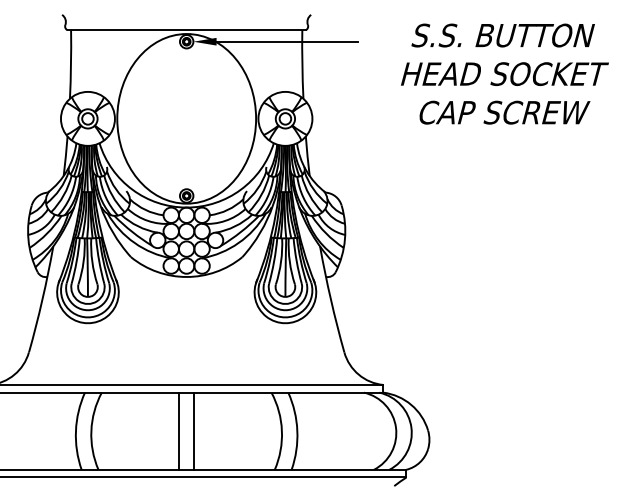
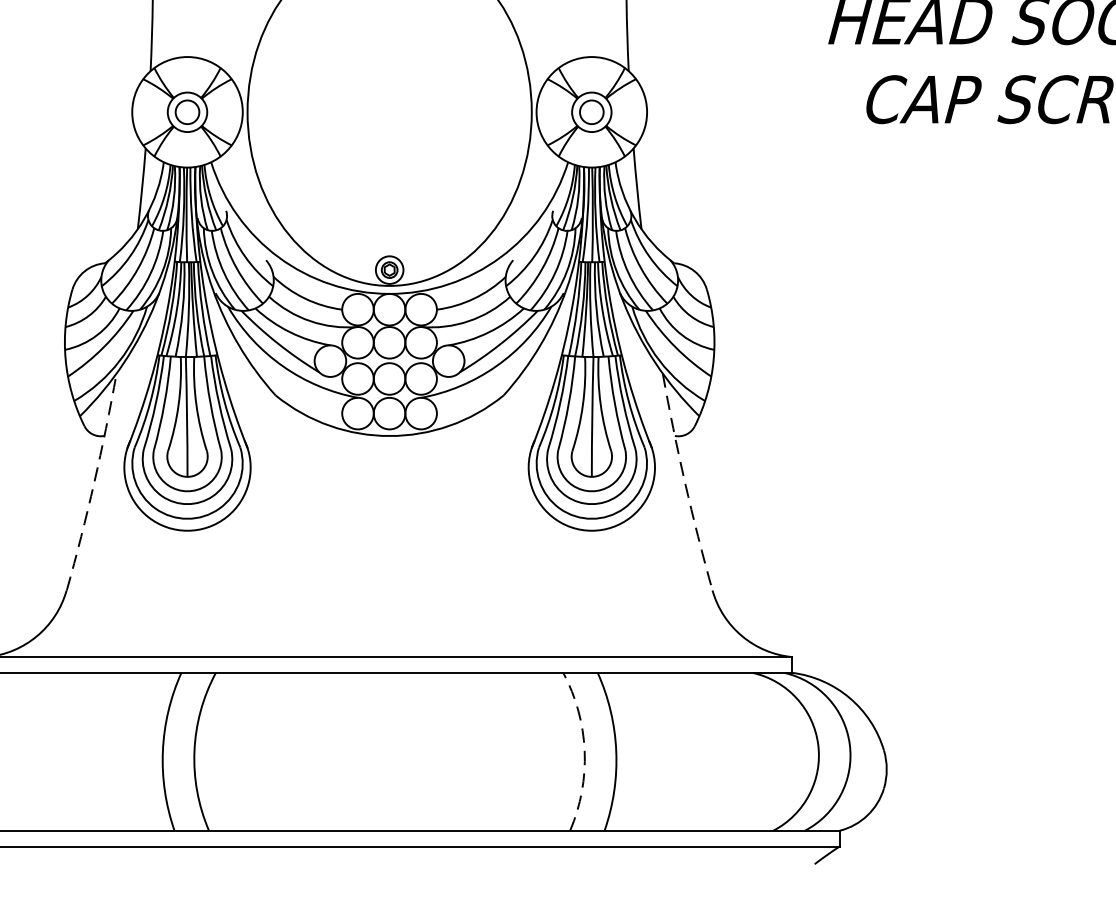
arc: (42, 299) -> (94, 482), solid -> dashed
arc: (330, 299) -> (684, 482), solid -> dashed
line: (178, 430) -> (372, 750), removed
line: (194, 430) -> (405, 750), removed
arc: (281, 430) -> (583, 750), solid -> dashed

